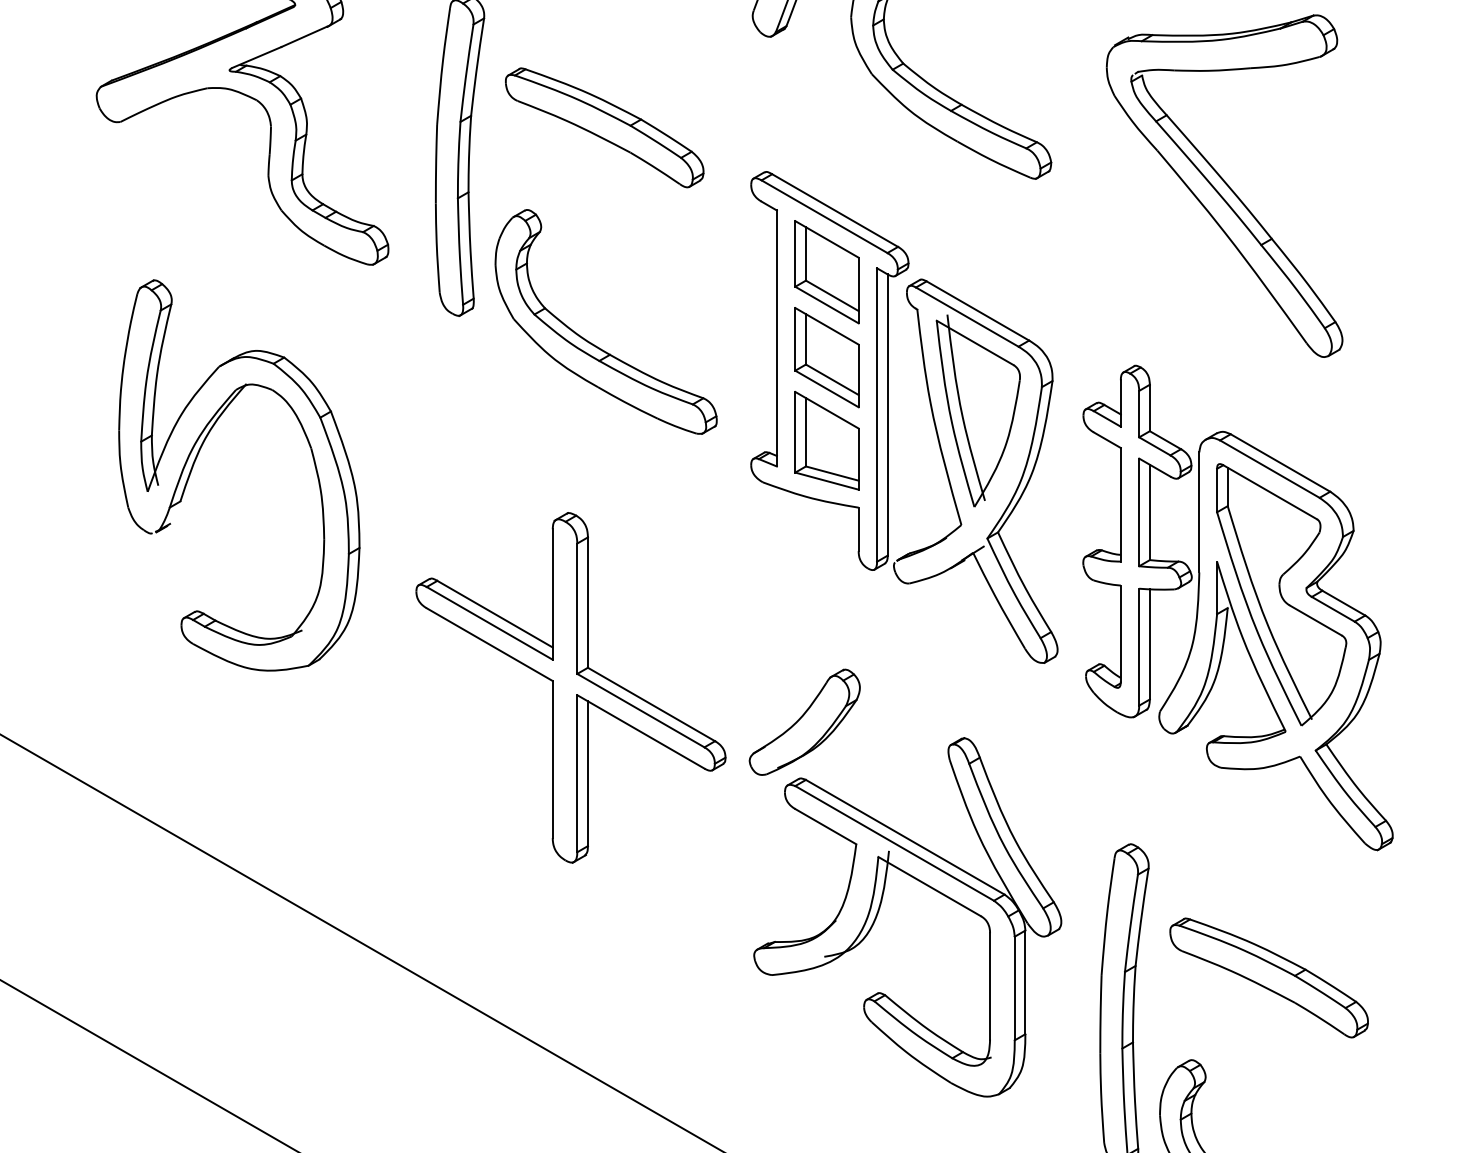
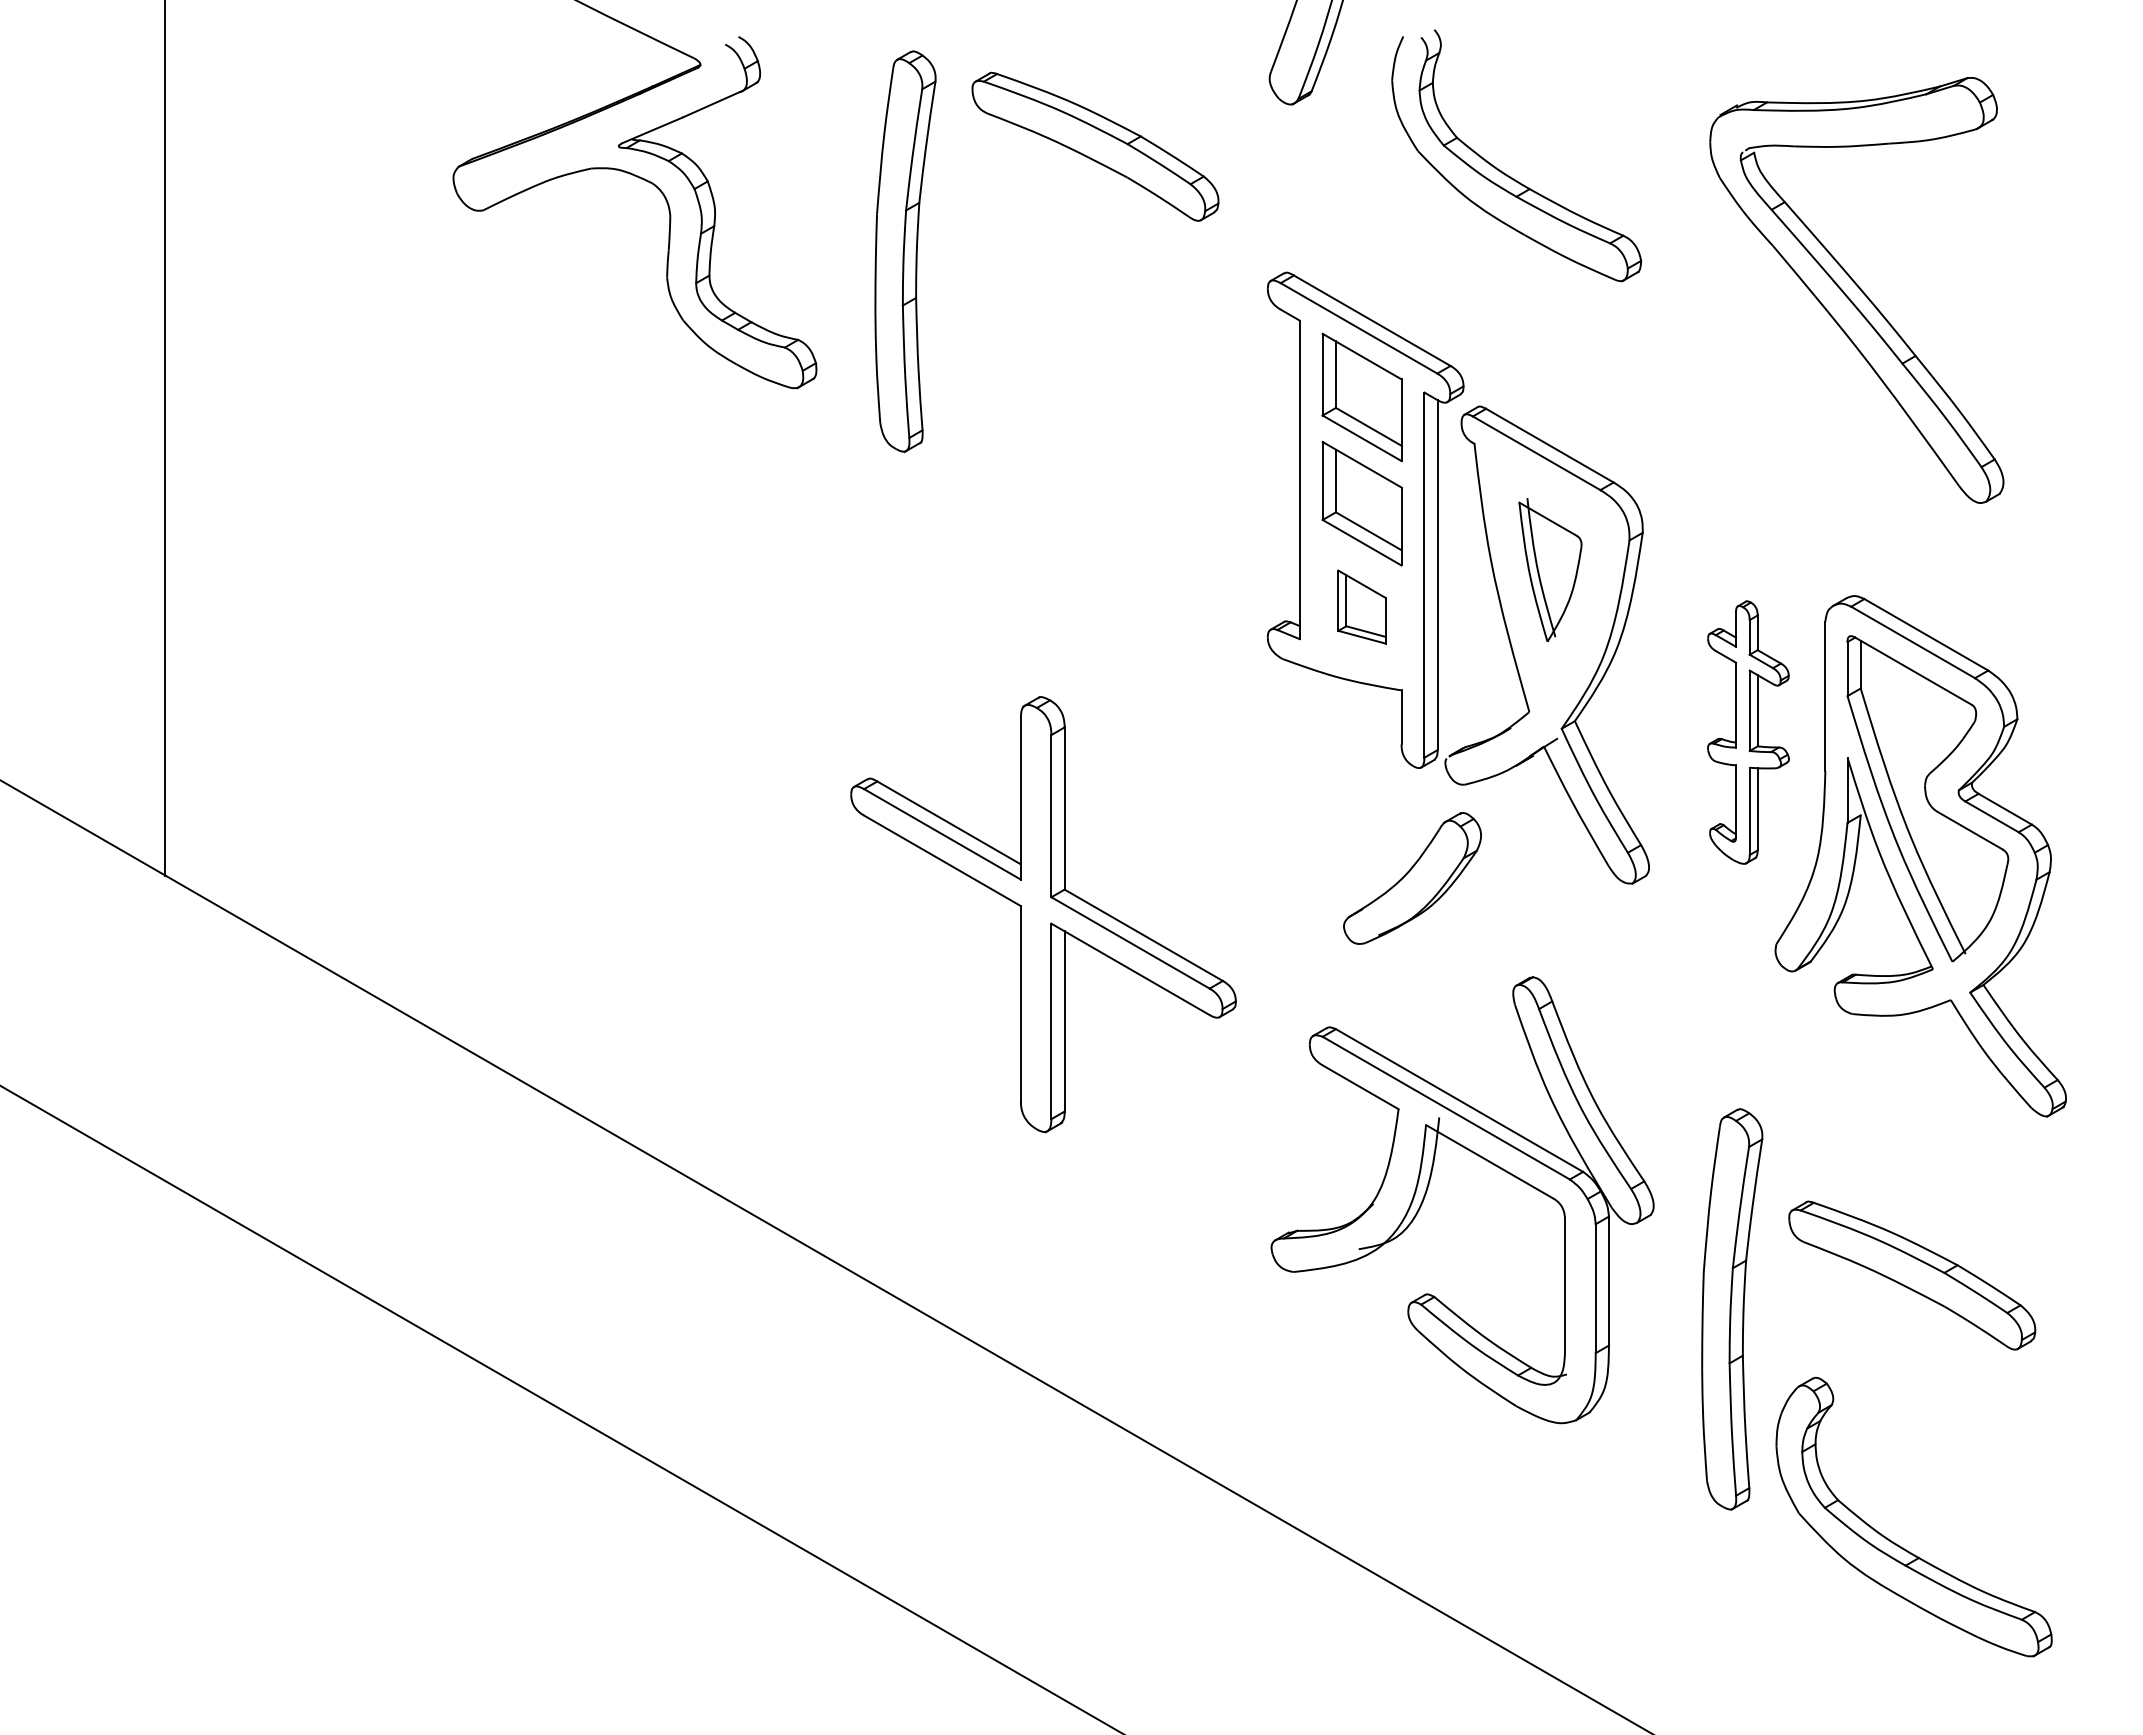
part: (604, 127) -> (1095, 146), moved
part: (593, 343) -> (1071, 486), removed
part: (978, 410) -> (1550, 569), size x0.6
part: (826, 440) -> (1361, 606), size x0.6
part: (197, 457) -> (578, 628), removed
part: (1137, 541) -> (1748, 732), size x0.6
part: (804, 722) -> (1412, 878), moved

